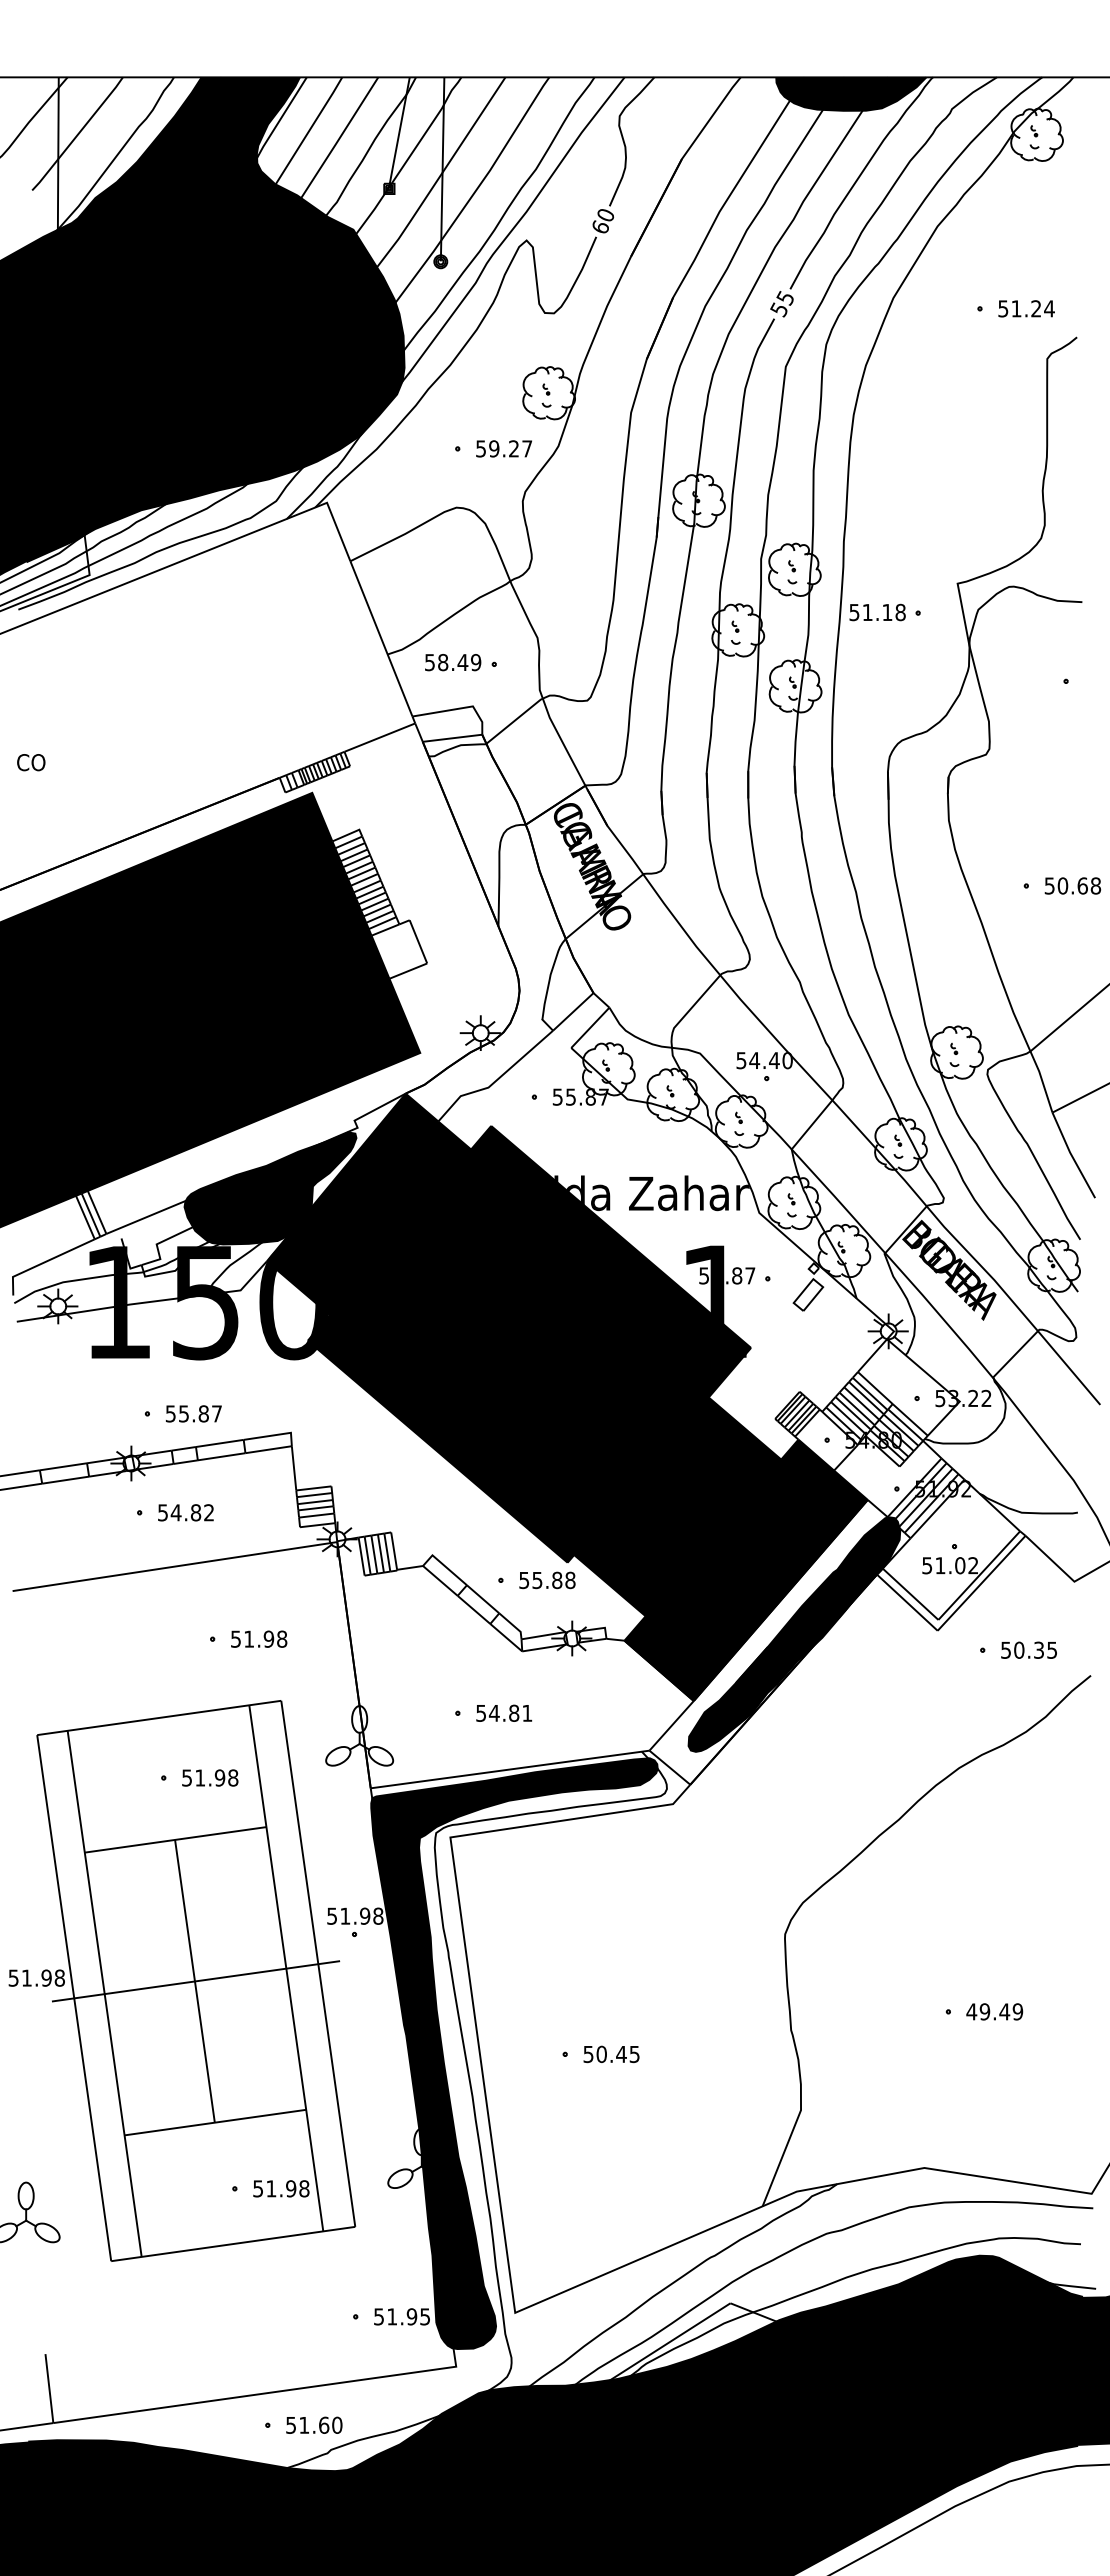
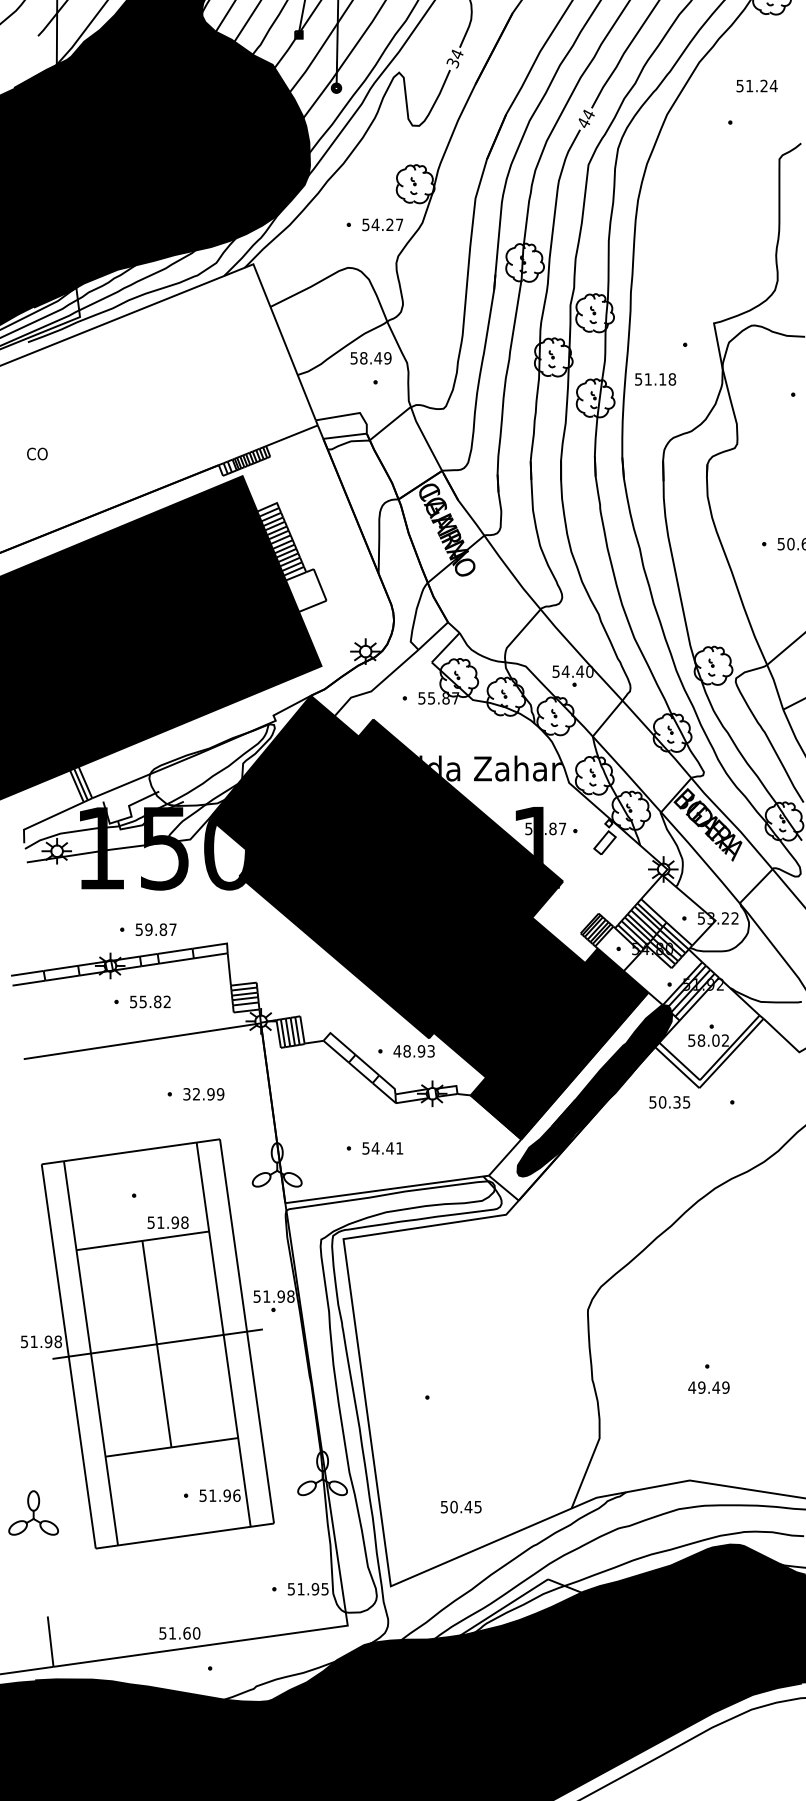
text: (602, 221) -> (454, 58), 60 -> 34
text: (782, 304) -> (586, 119), 55 -> 44
text: (1026, 308) -> (757, 85), moved
text: (493, 448) -> (375, 224), 59.27 -> 54.27
text: (877, 612) -> (655, 379), moved
text: (453, 662) -> (371, 358), moved
fill: (270, 1188) -> (212, 765), removed
text: (183, 1413) -> (148, 929), 55.87 -> 59.87
text: (175, 1512) -> (142, 1001), 54.82 -> 55.82
text: (940, 1565) -> (701, 1040), 51.02 -> 58.02
text: (546, 1580) -> (413, 1051), 55.88 -> 48.93
text: (259, 1638) -> (204, 1093), 51.98 -> 32.99
text: (1028, 1649) -> (669, 1101), moved
text: (513, 1712) -> (389, 1147), 54.81 -> 54.41
text: (210, 1777) -> (168, 1222), moved
text: (994, 2011) -> (708, 1387), moved
fill: (514, 2053) -> (390, 1396), removed
text: (611, 2054) -> (461, 1507), moved
text: (304, 2188) -> (236, 1495), 51.98 -> 51.96
text: (314, 2424) -> (179, 1632), moved

